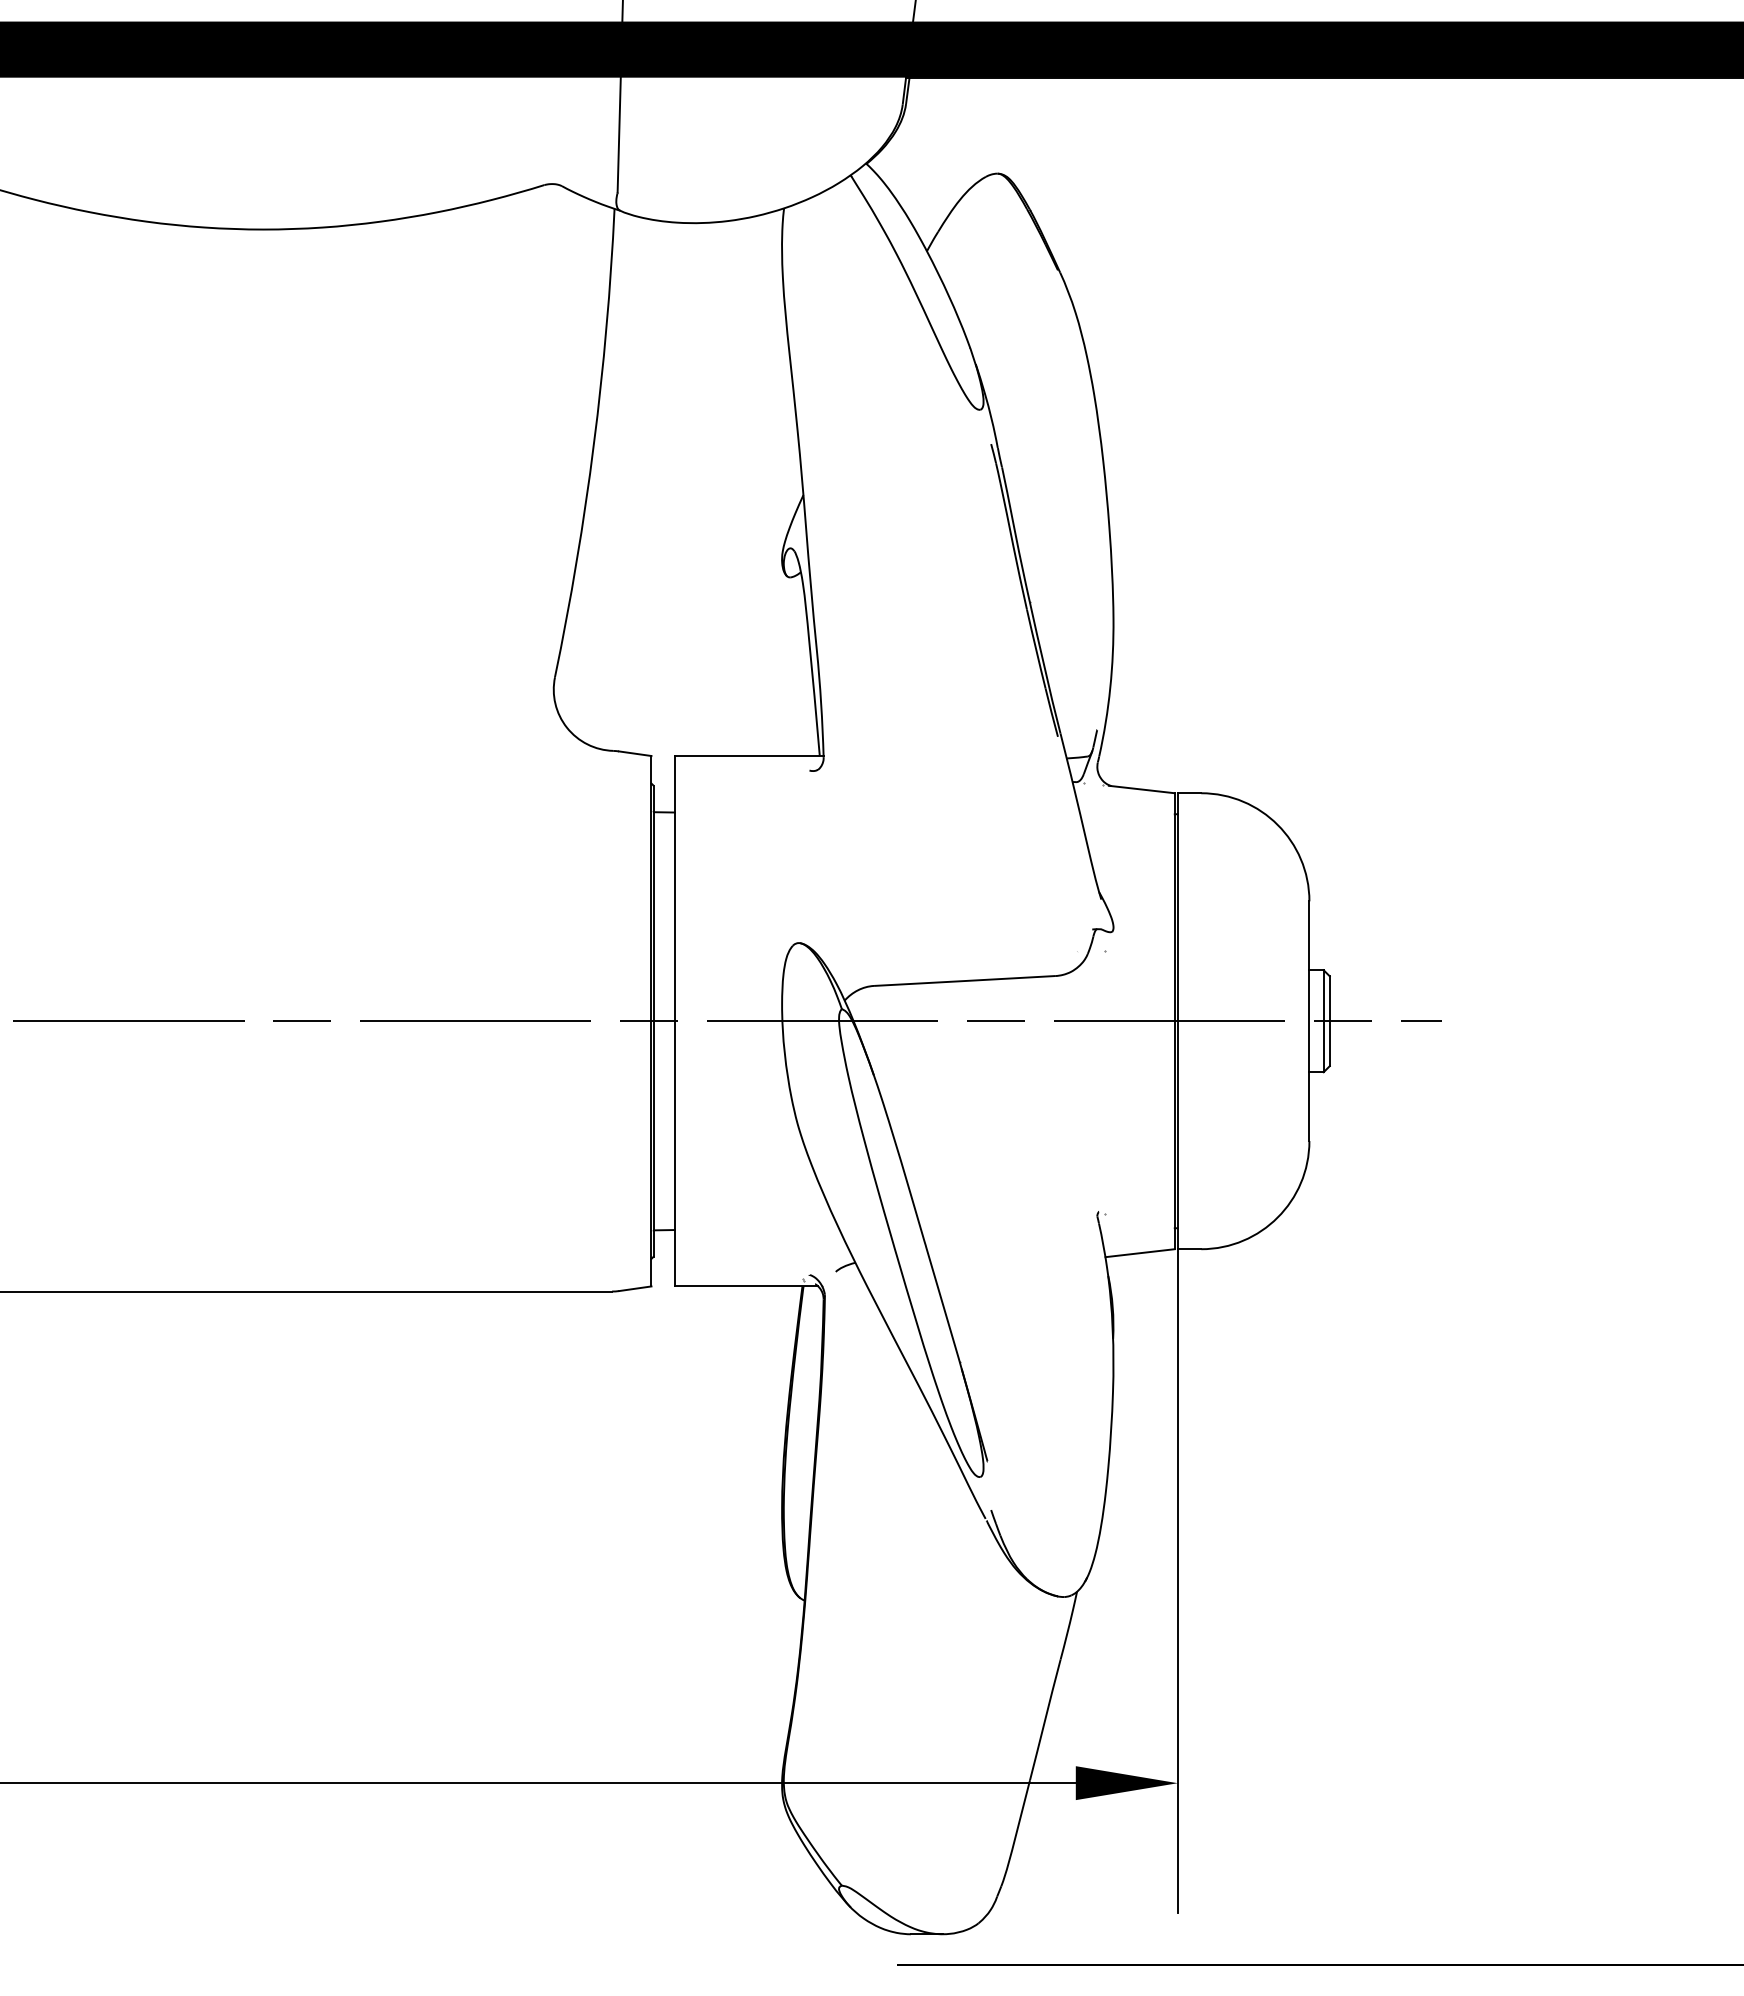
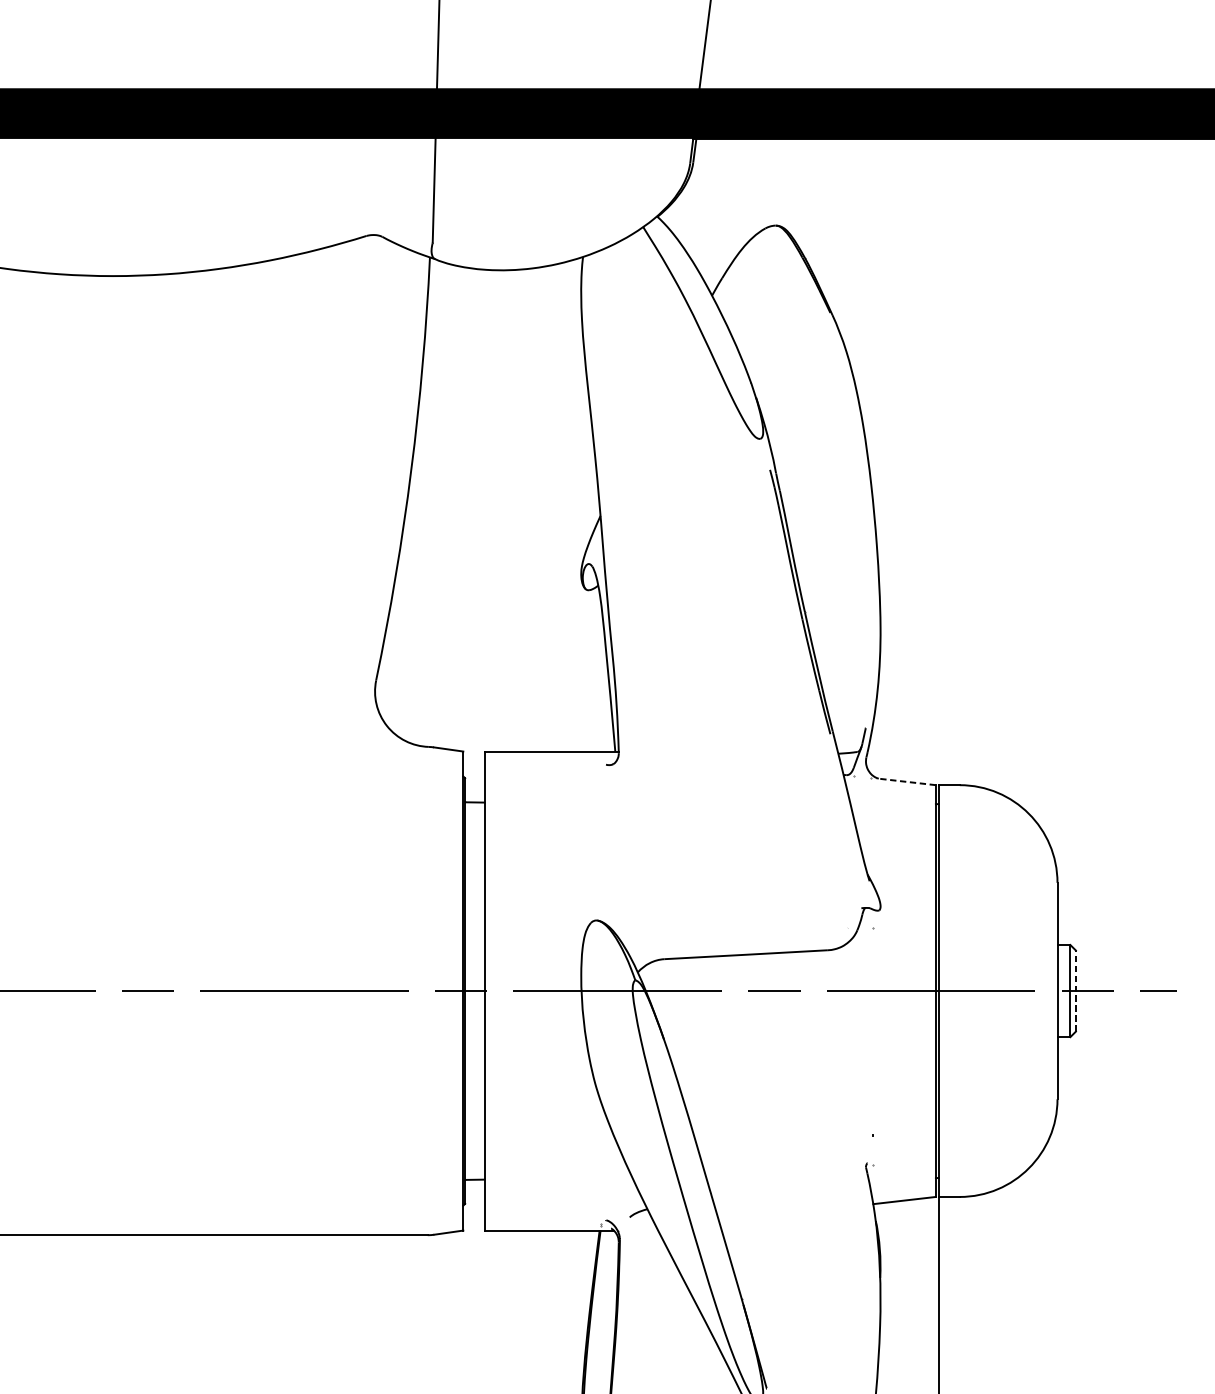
line: (1141, 789) -> (905, 781), solid -> dashed
line: (1329, 1021) -> (1075, 991), solid -> dashed

